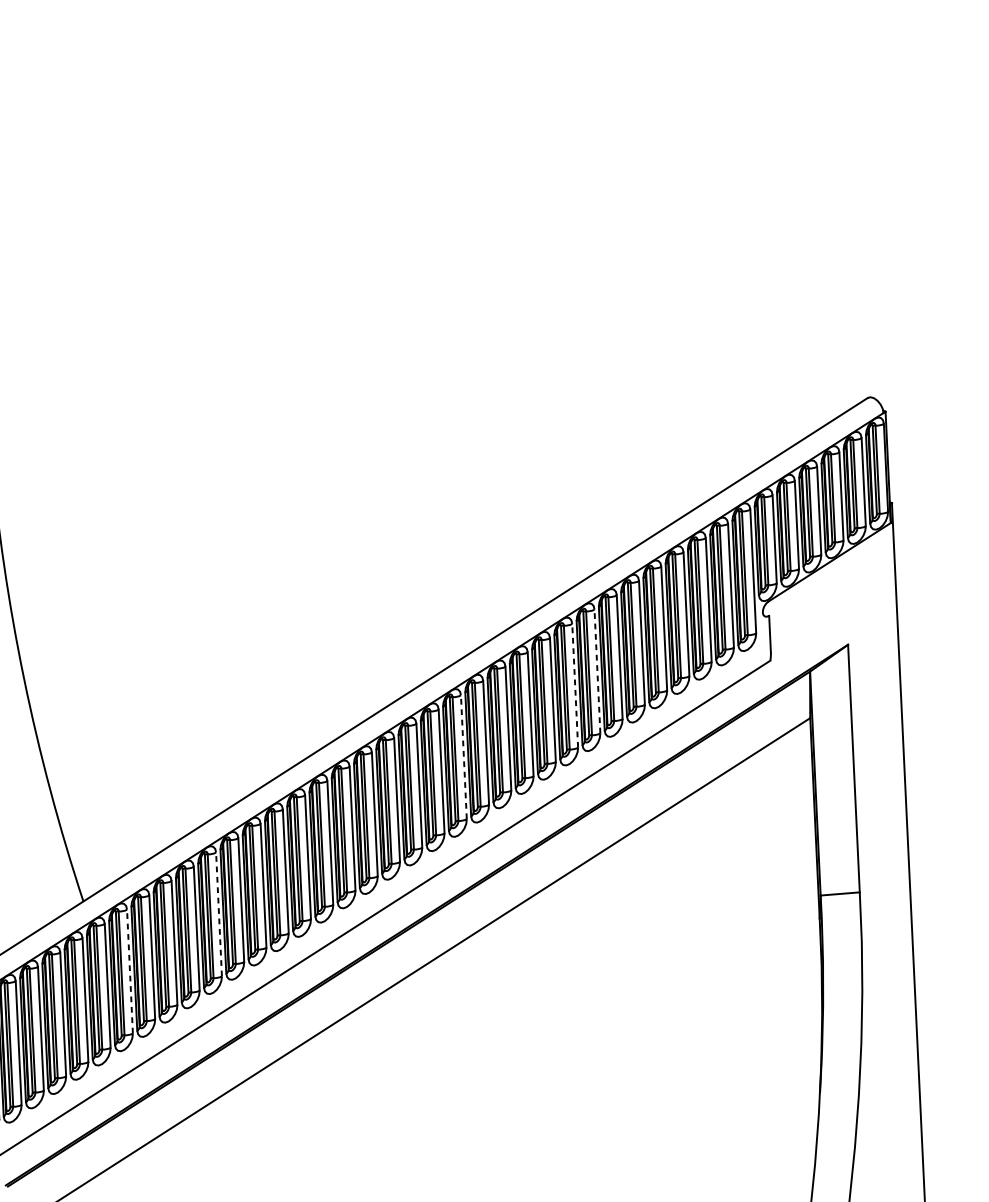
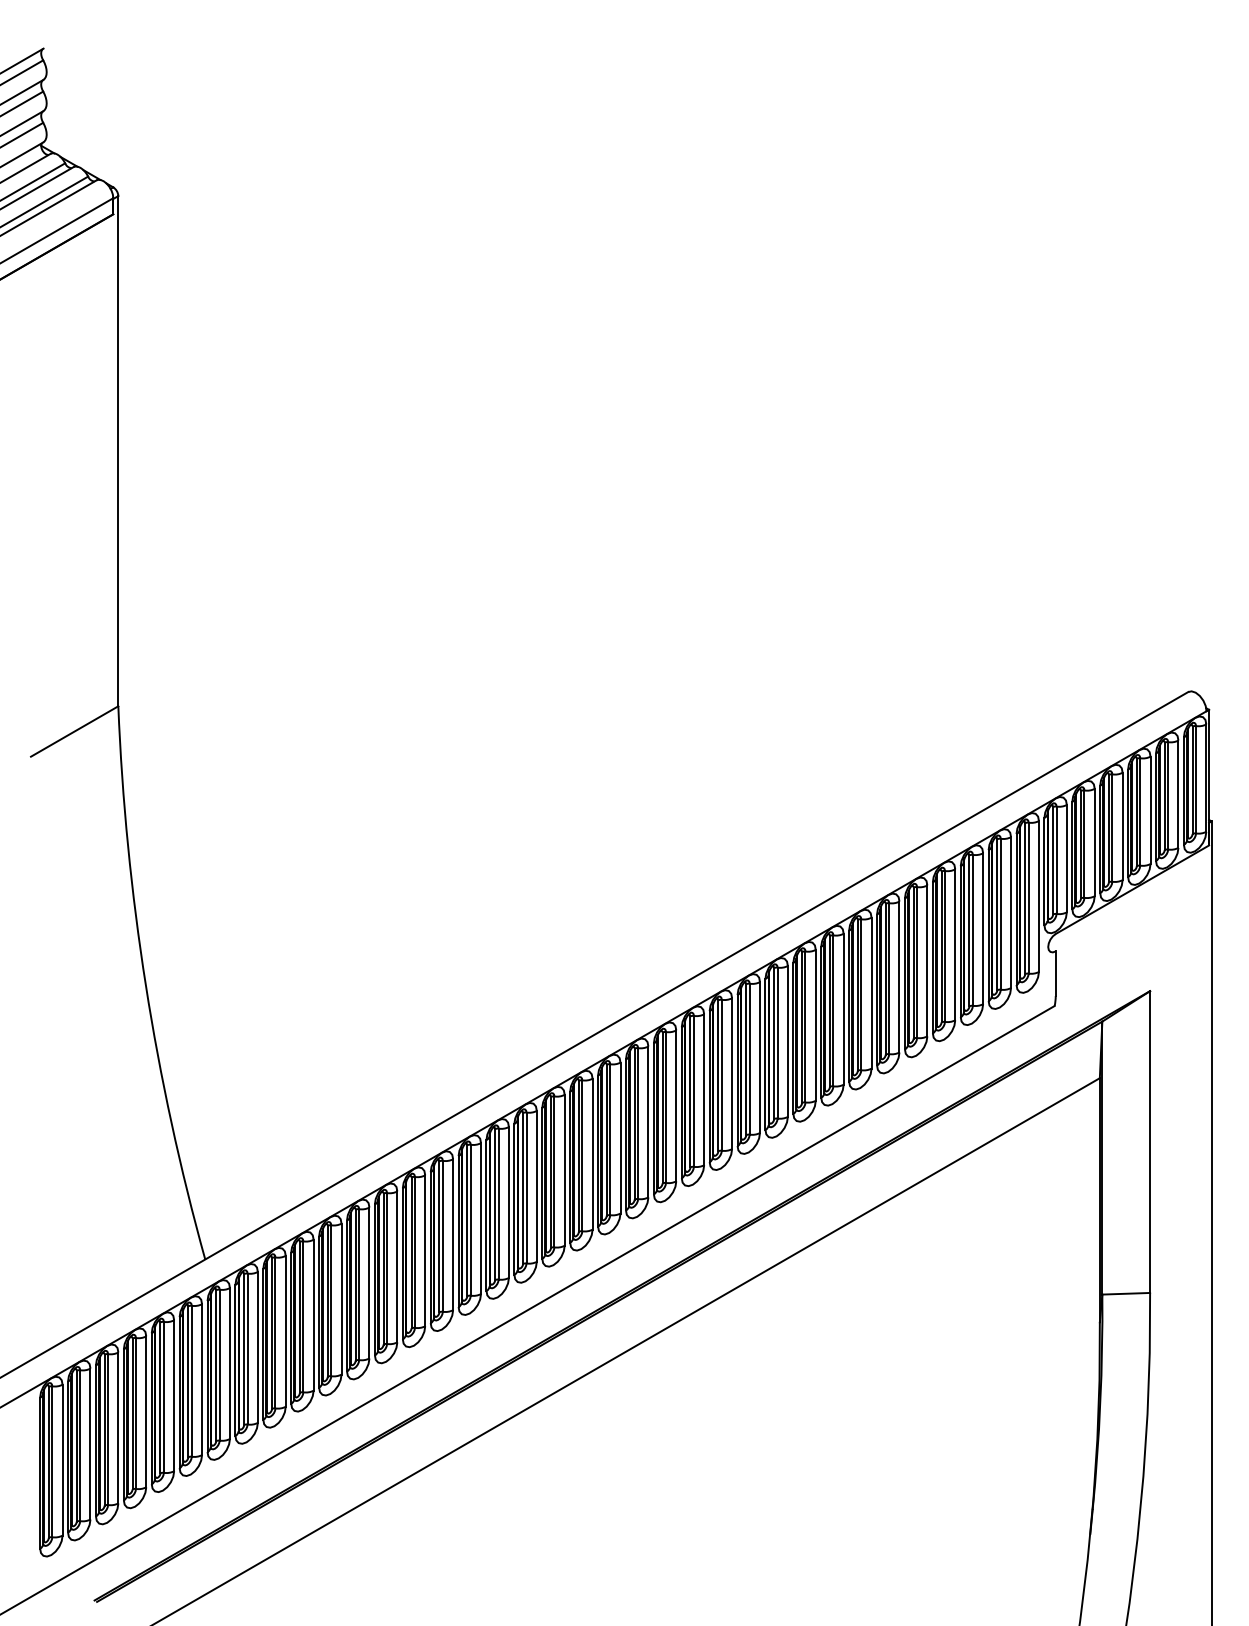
line: (597, 670) -> (843, 1008), dashed -> solid
line: (574, 685) -> (815, 1024), dashed -> solid
line: (464, 756) -> (676, 1105), dashed -> solid
line: (219, 913) -> (369, 1282), dashed -> solid
line: (129, 970) -> (257, 1346), dashed -> solid

